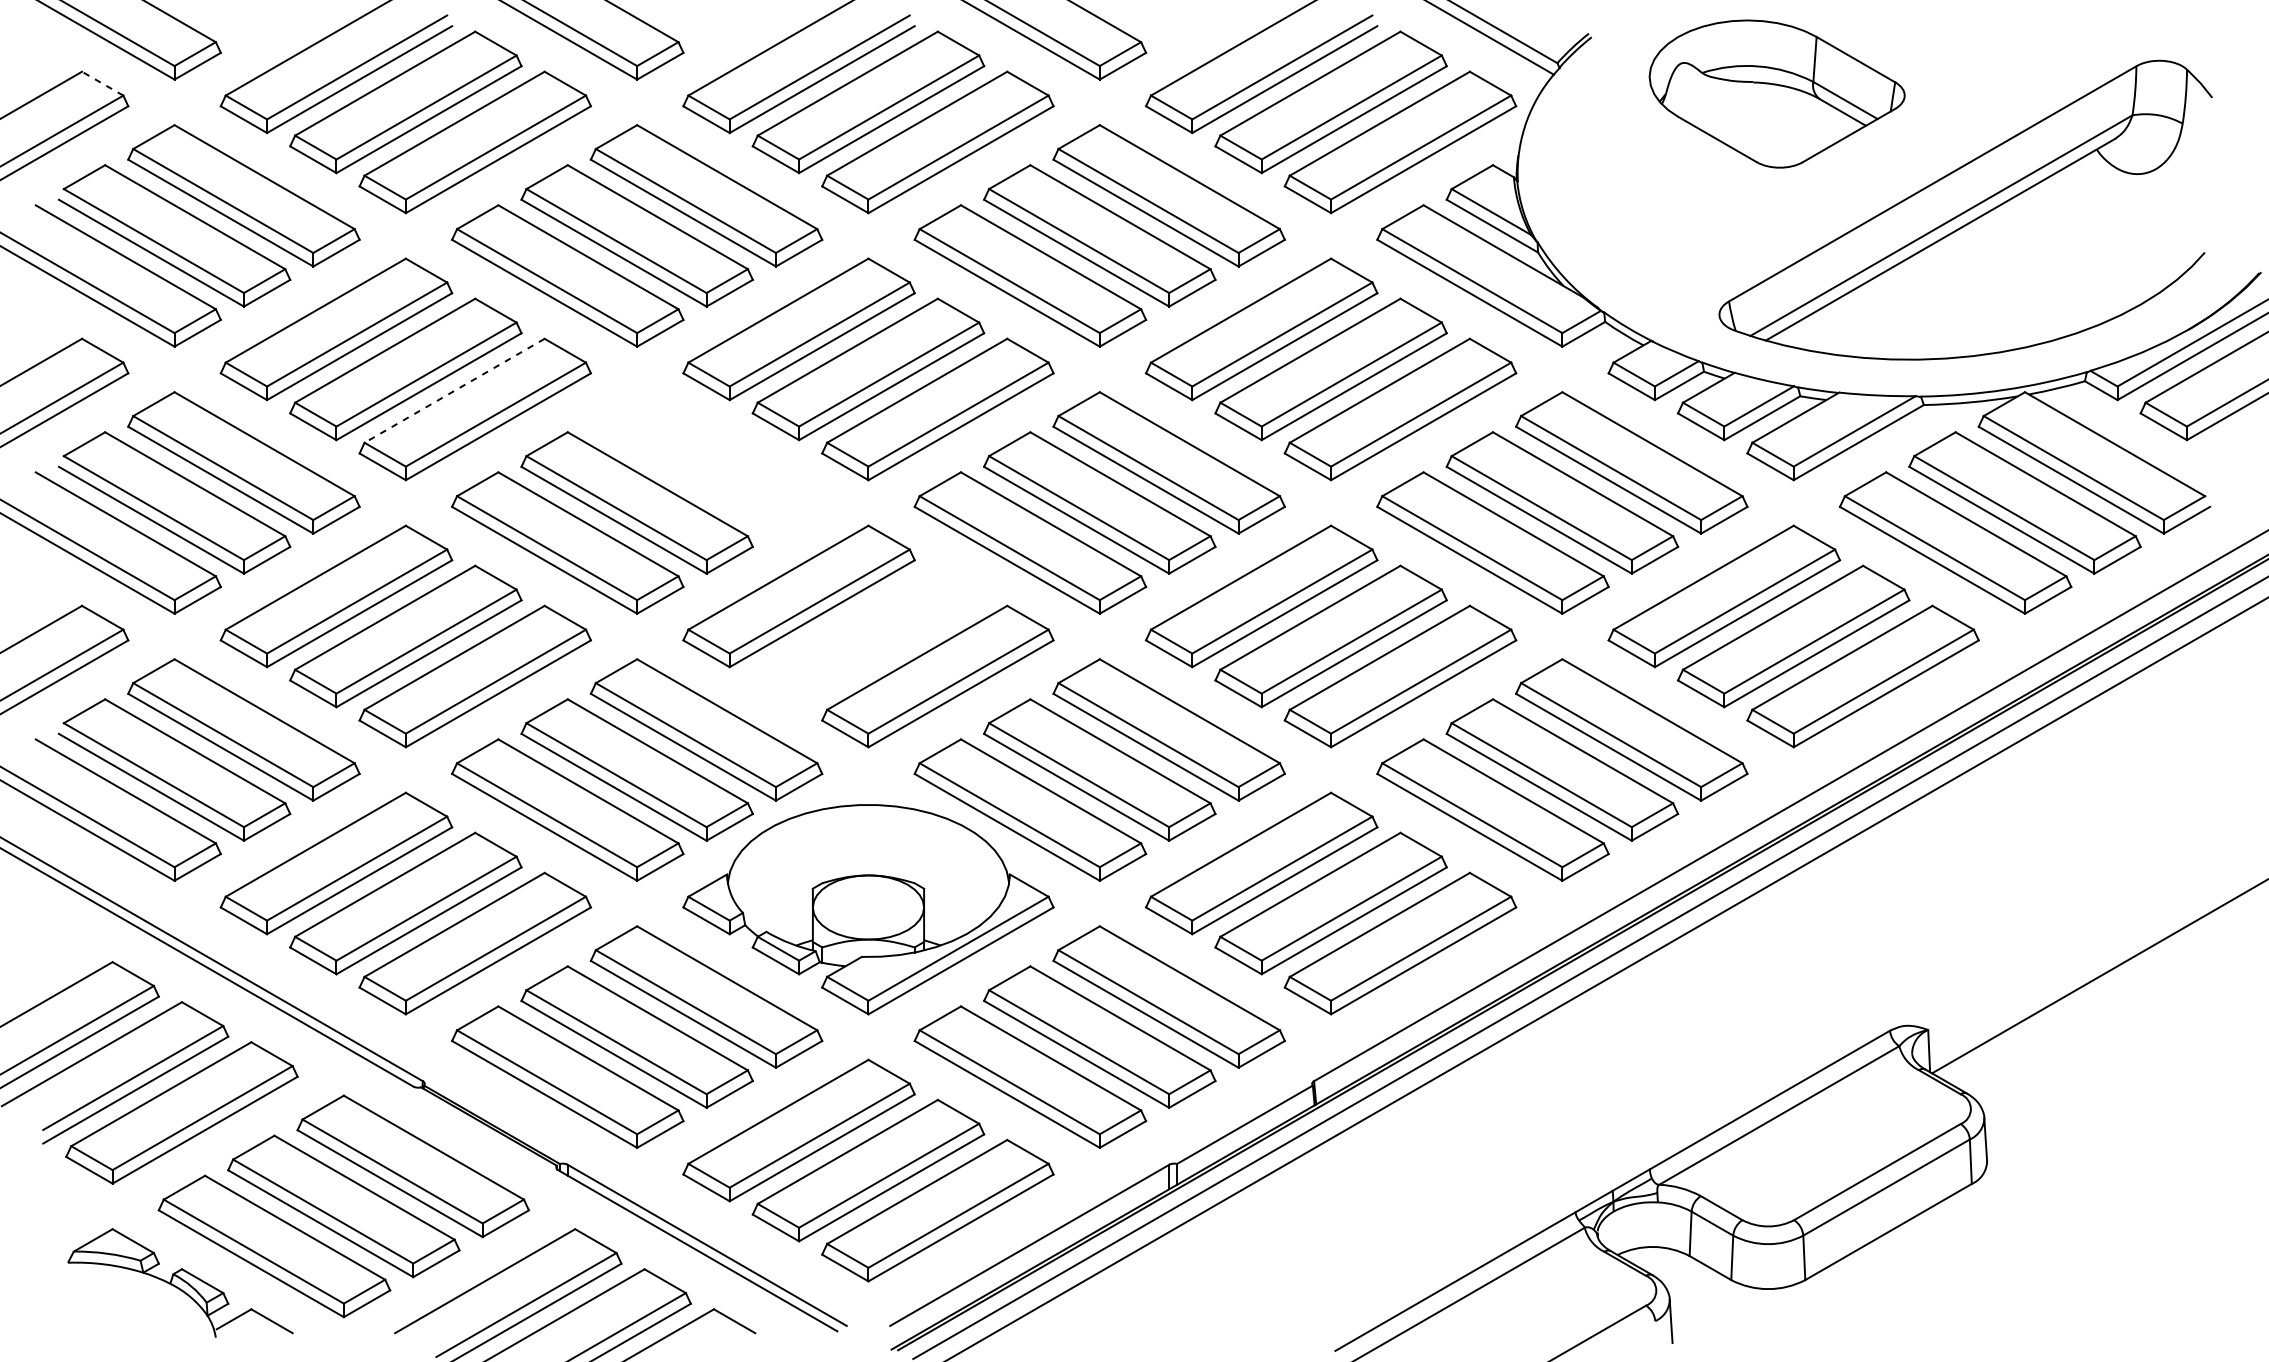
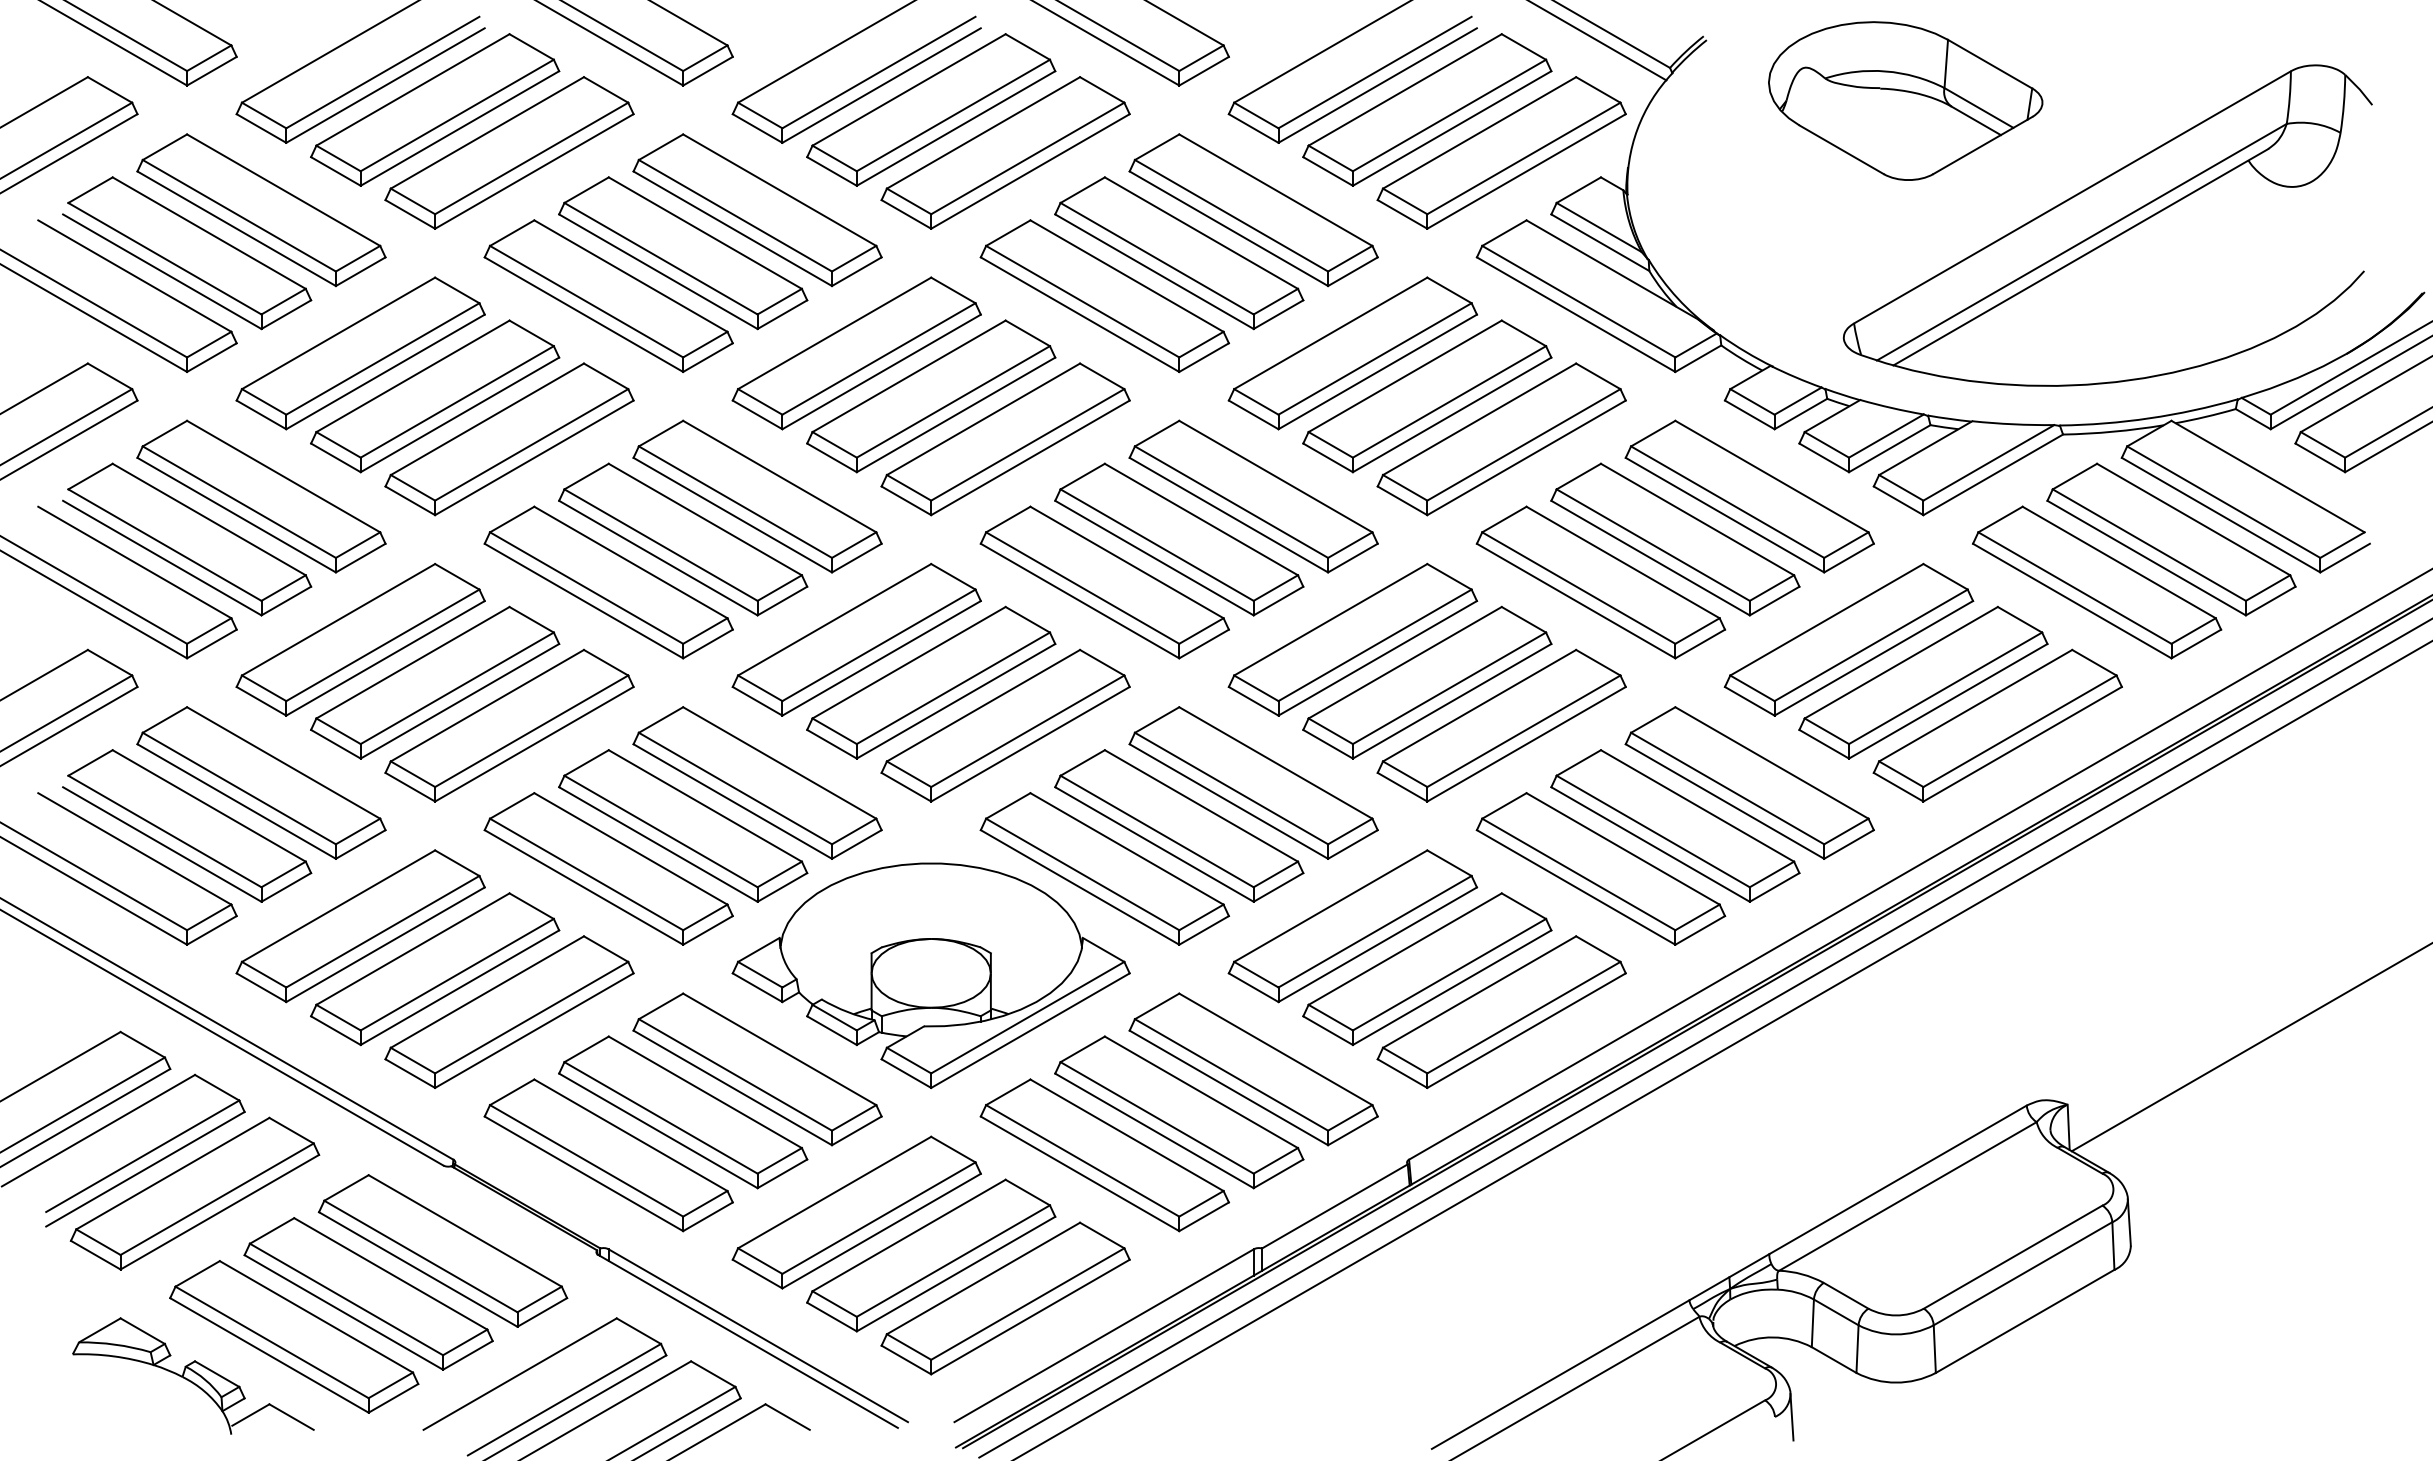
line: (103, 83) -> (110, 89), dashed -> solid
line: (453, 390) -> (486, 419), dashed -> solid
part: (706, 462) -> (757, 496), added
part: (868, 636) -> (931, 682), added

